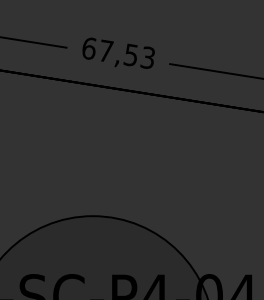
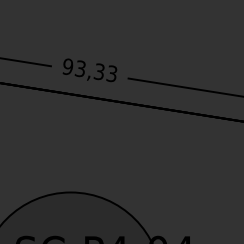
text: (109, 49) -> (83, 67), 67,53 -> 93,33

